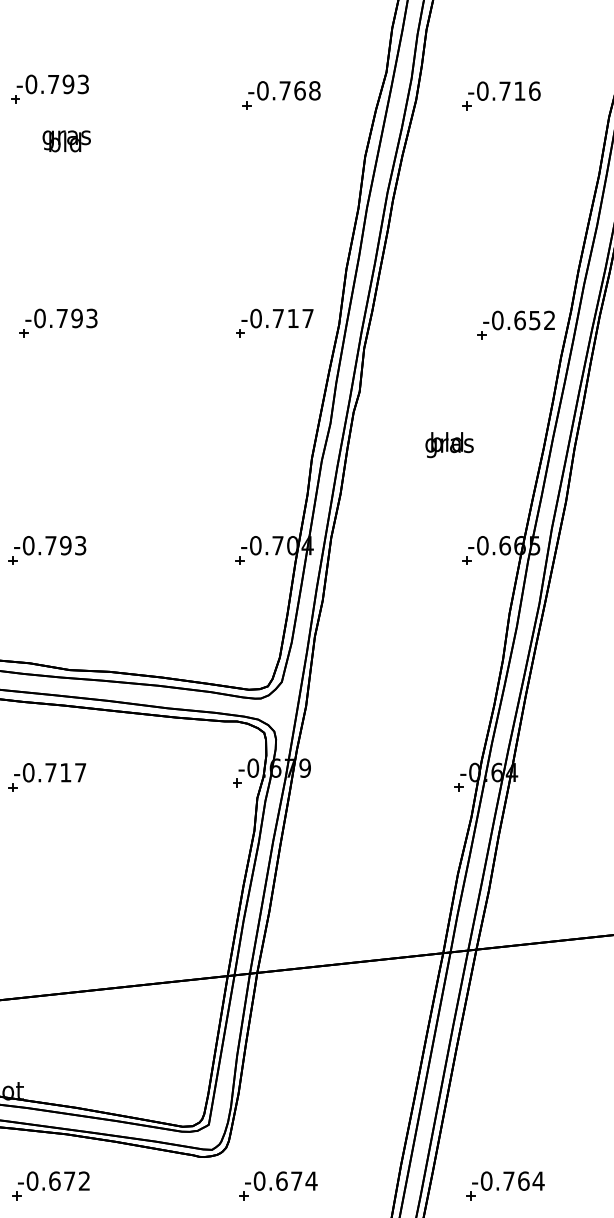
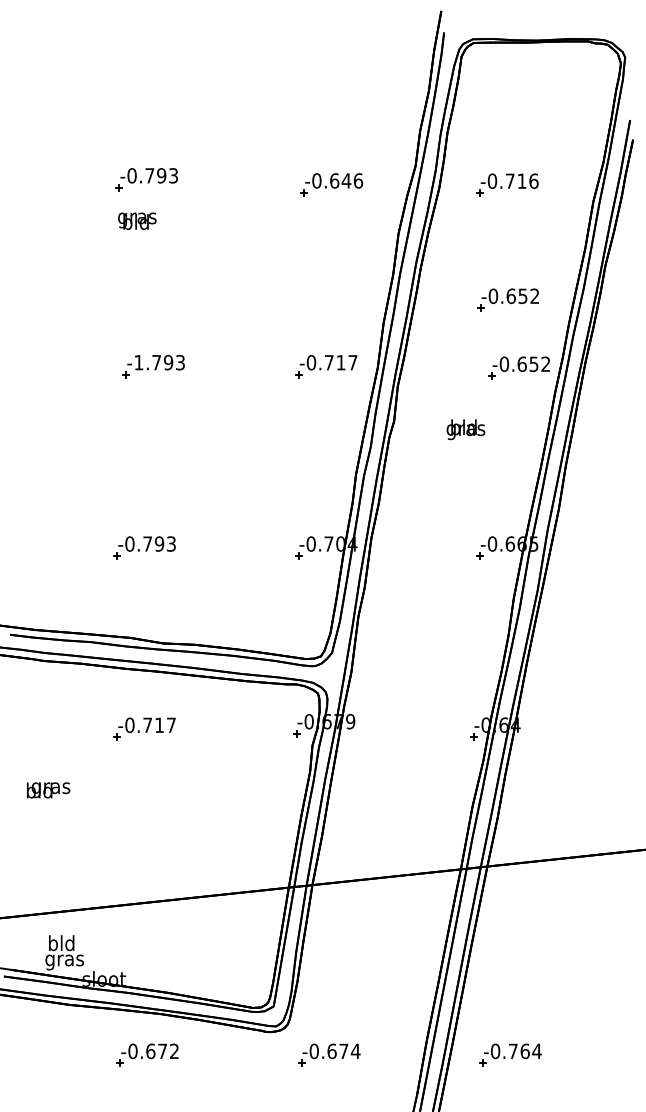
text: (299, 90) -> (346, 180), -0.768 -> -0.646
text: (66, 140) -> (137, 220), moved
part: (501, 239) -> (507, 299), added
text: (39, 318) -> (138, 362), -0.793 -> -1.793
text: (449, 444) -> (465, 429), moved

